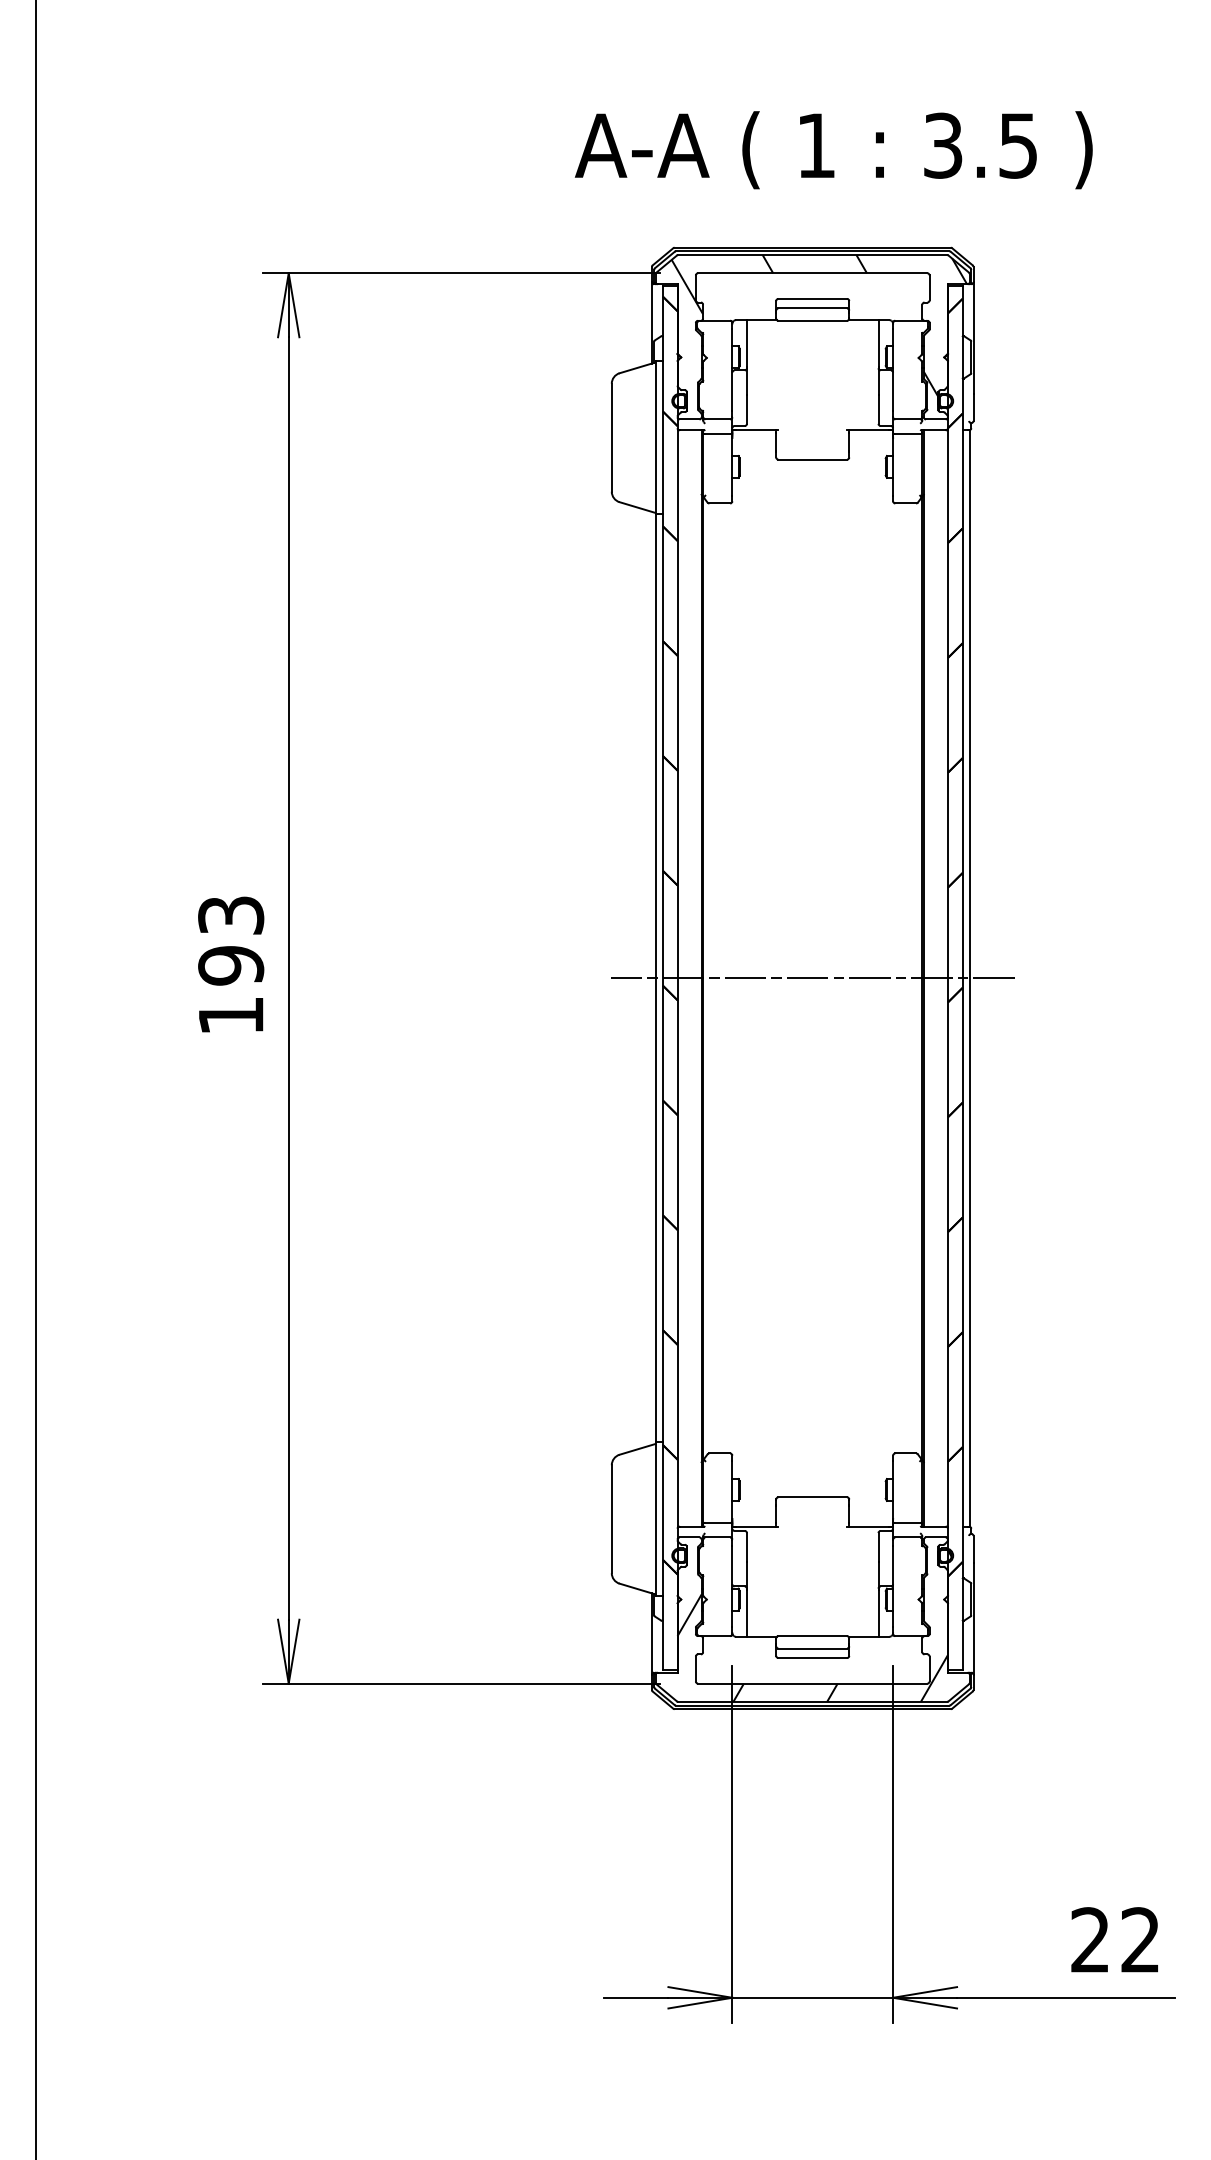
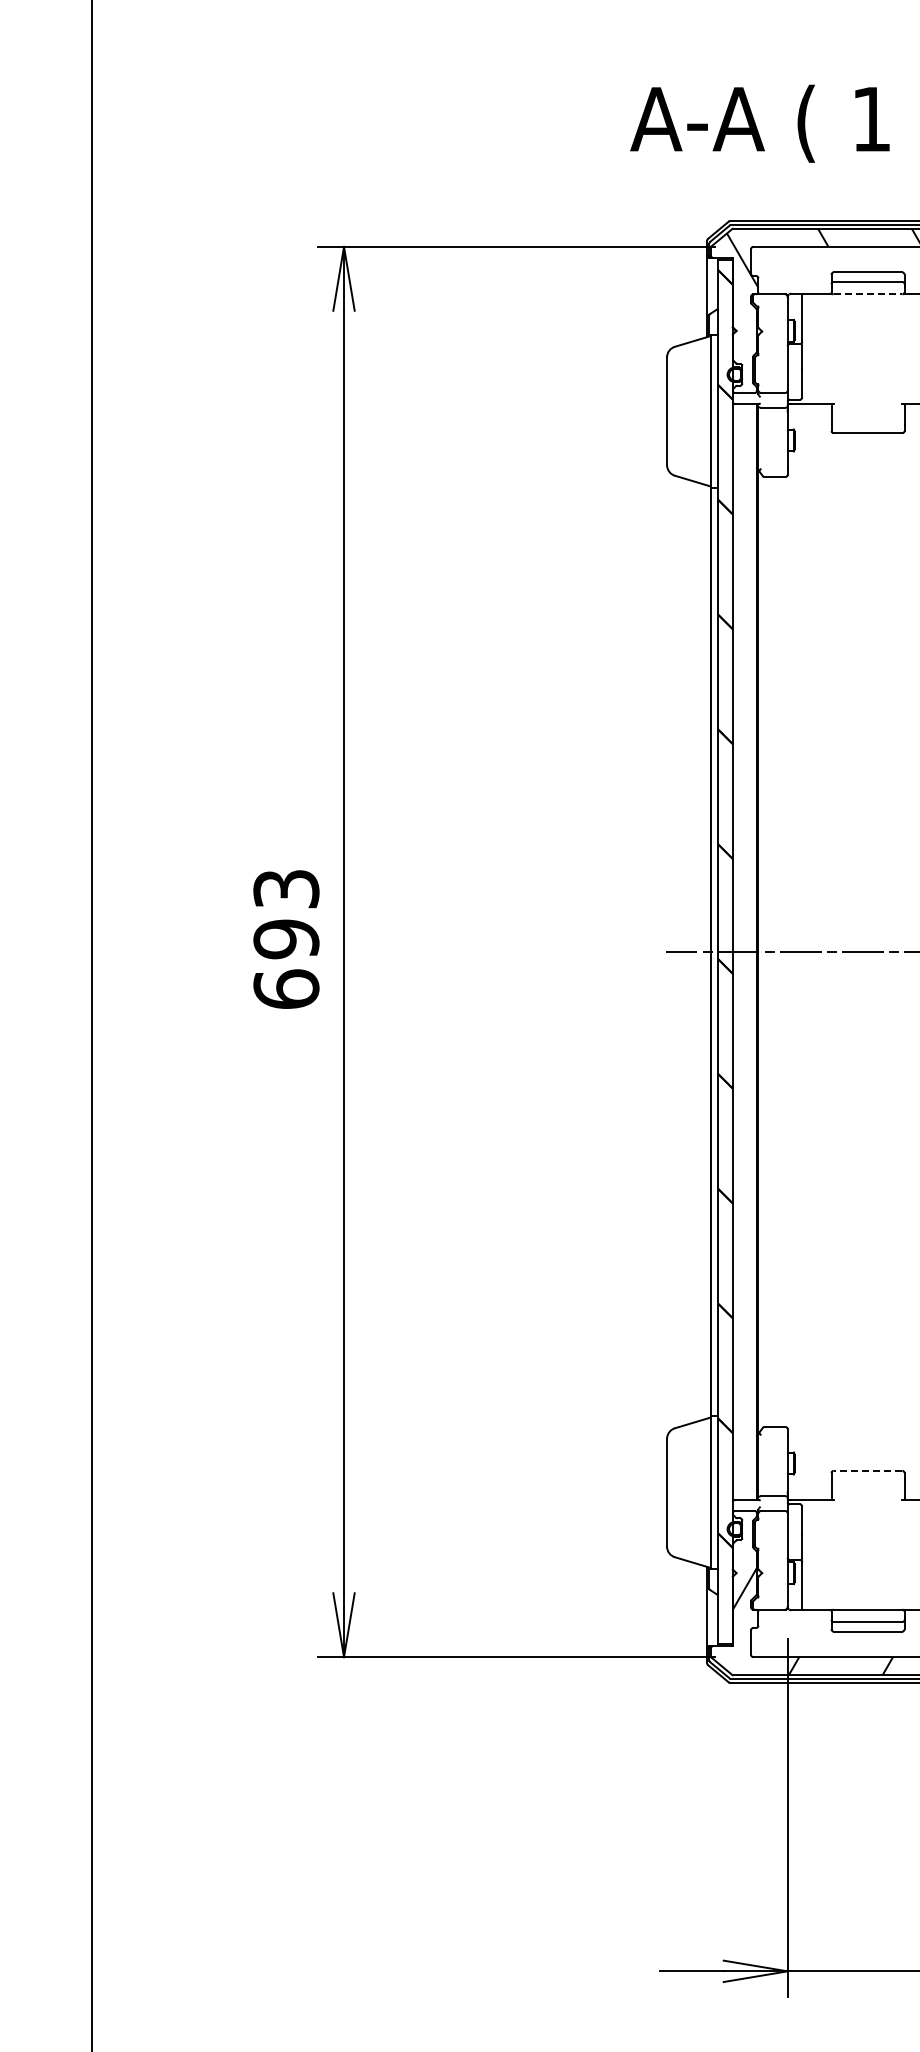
line: (813, 320) -> (868, 294), solid -> dashed
text: (231, 1015) -> (286, 989), 193 -> 693
line: (812, 1497) -> (867, 1471), solid -> dashed

